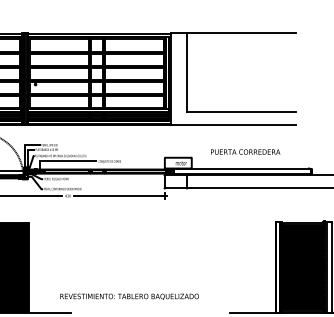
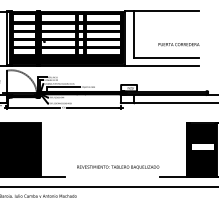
text: (244, 151) -> (178, 44), moved
fill: (302, 261) -> (202, 146), removed
text: (130, 297) -> (118, 167), moved

